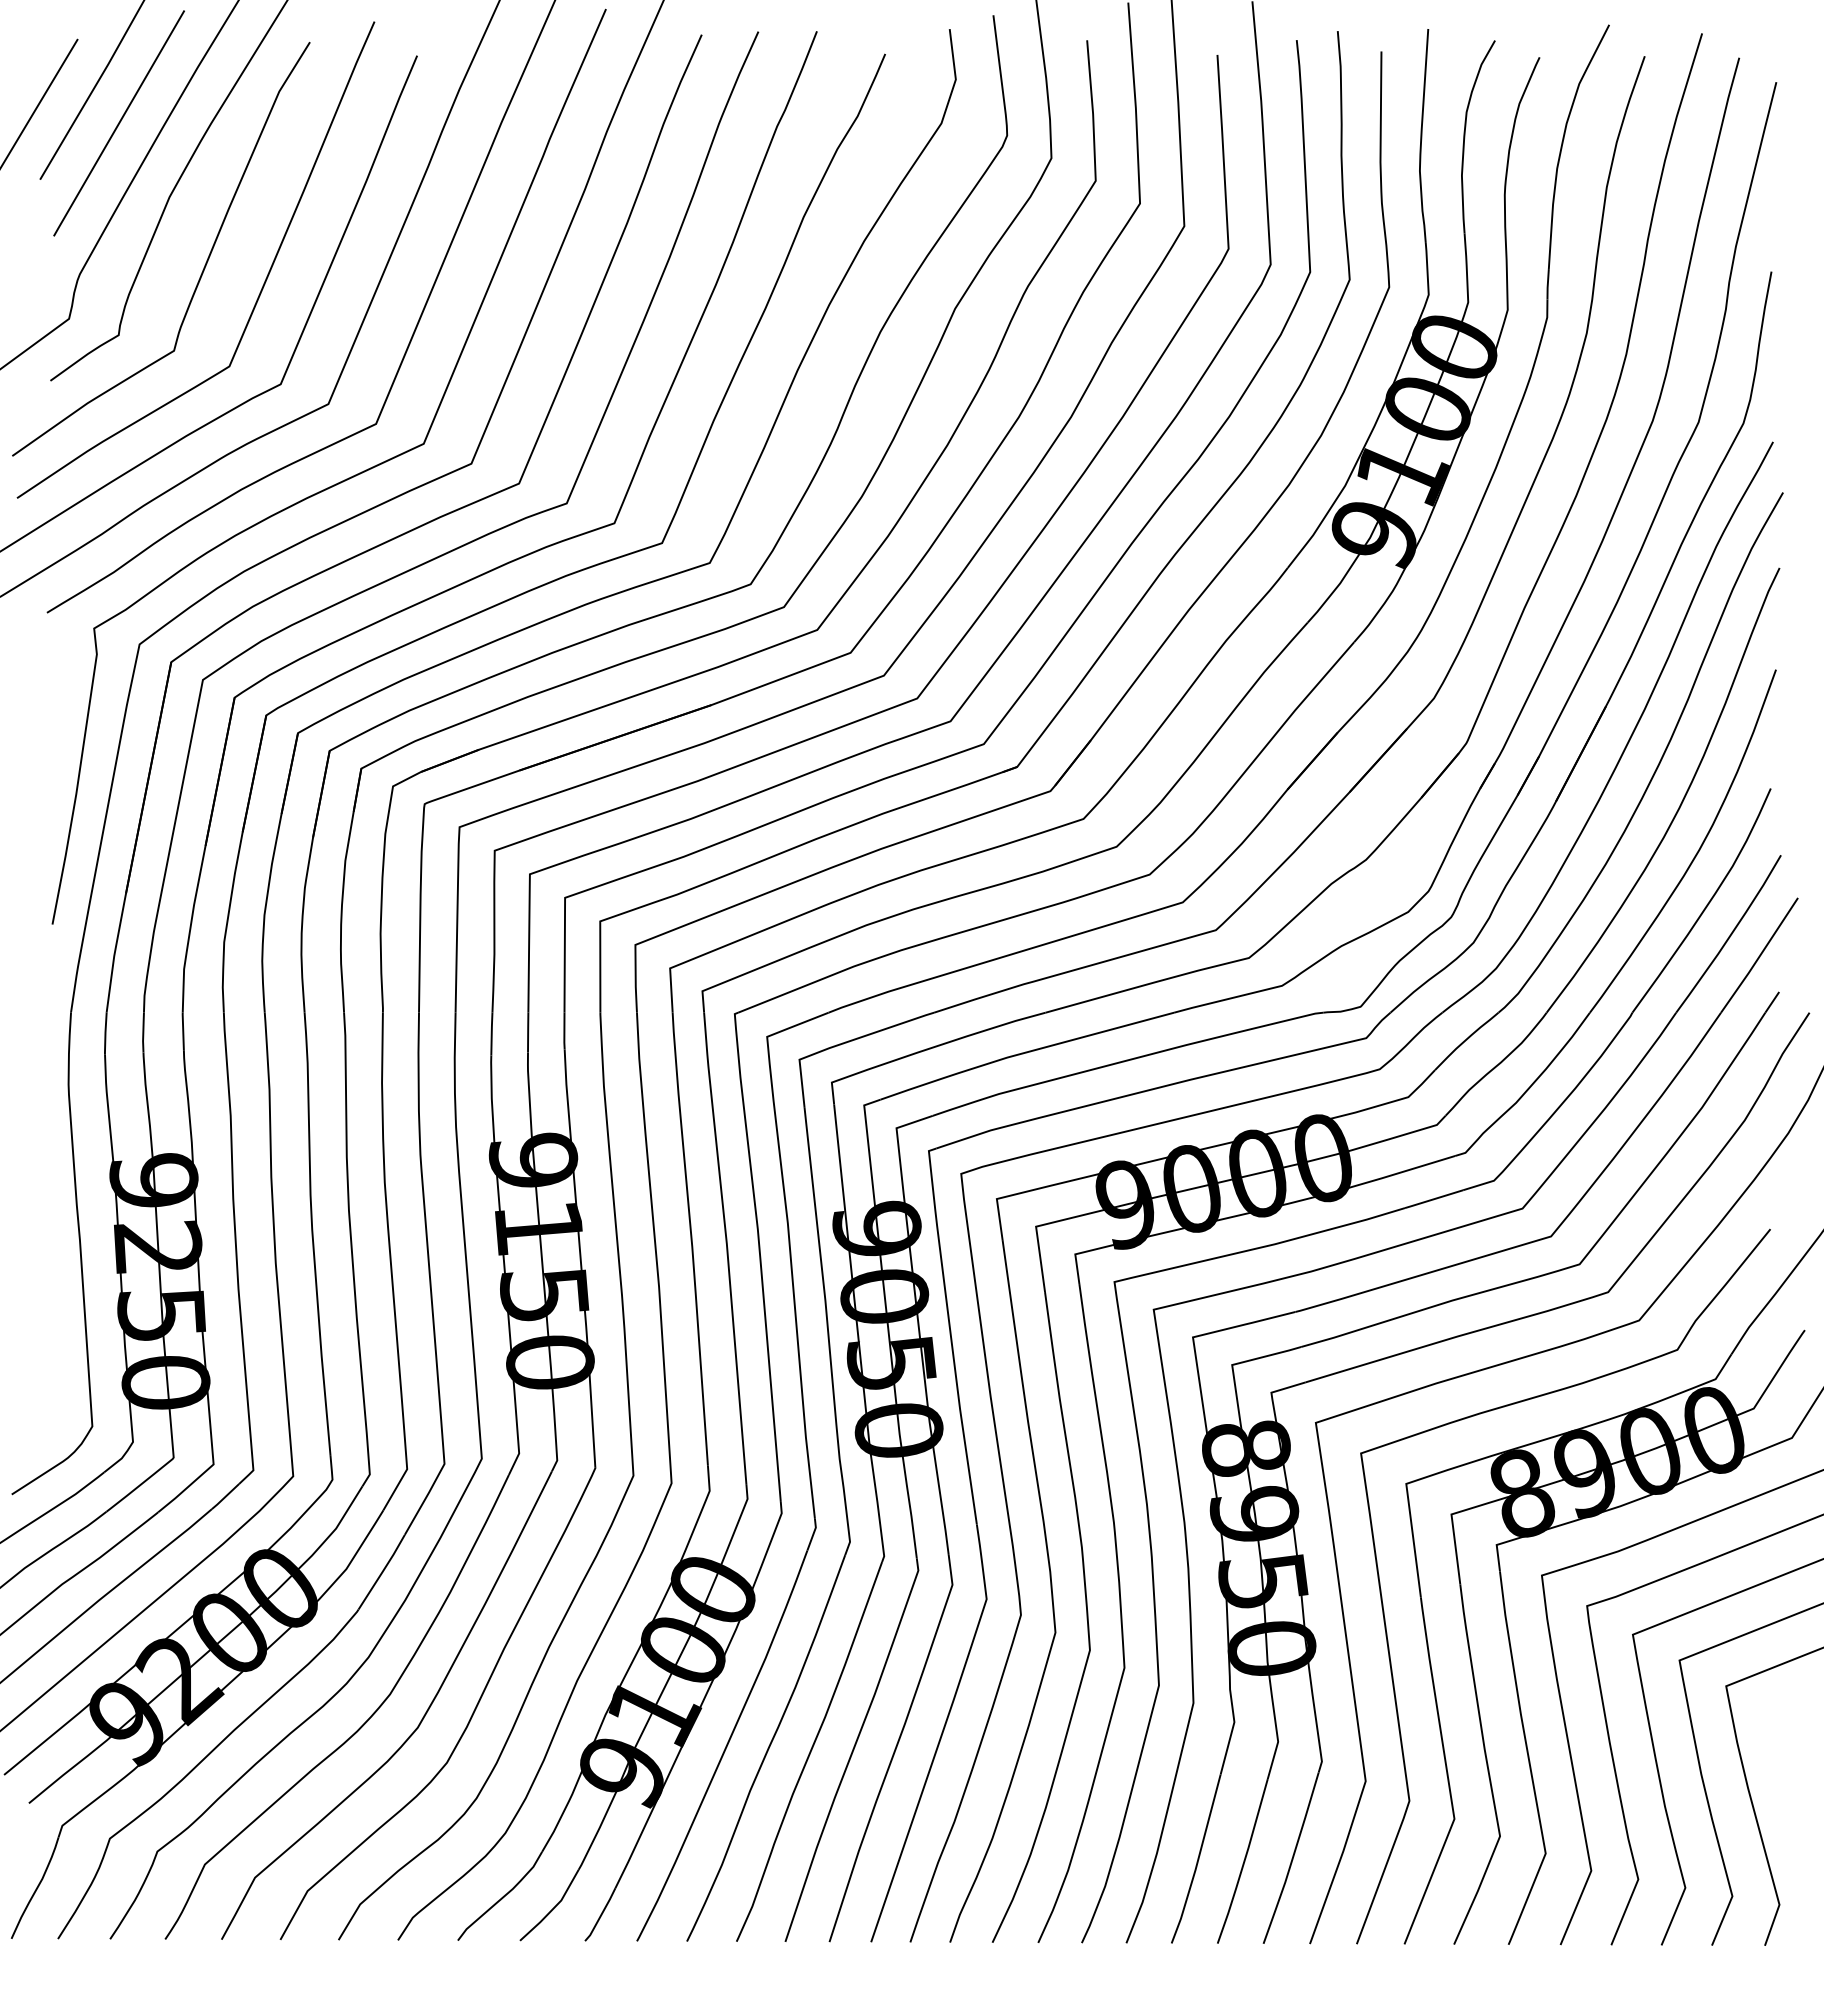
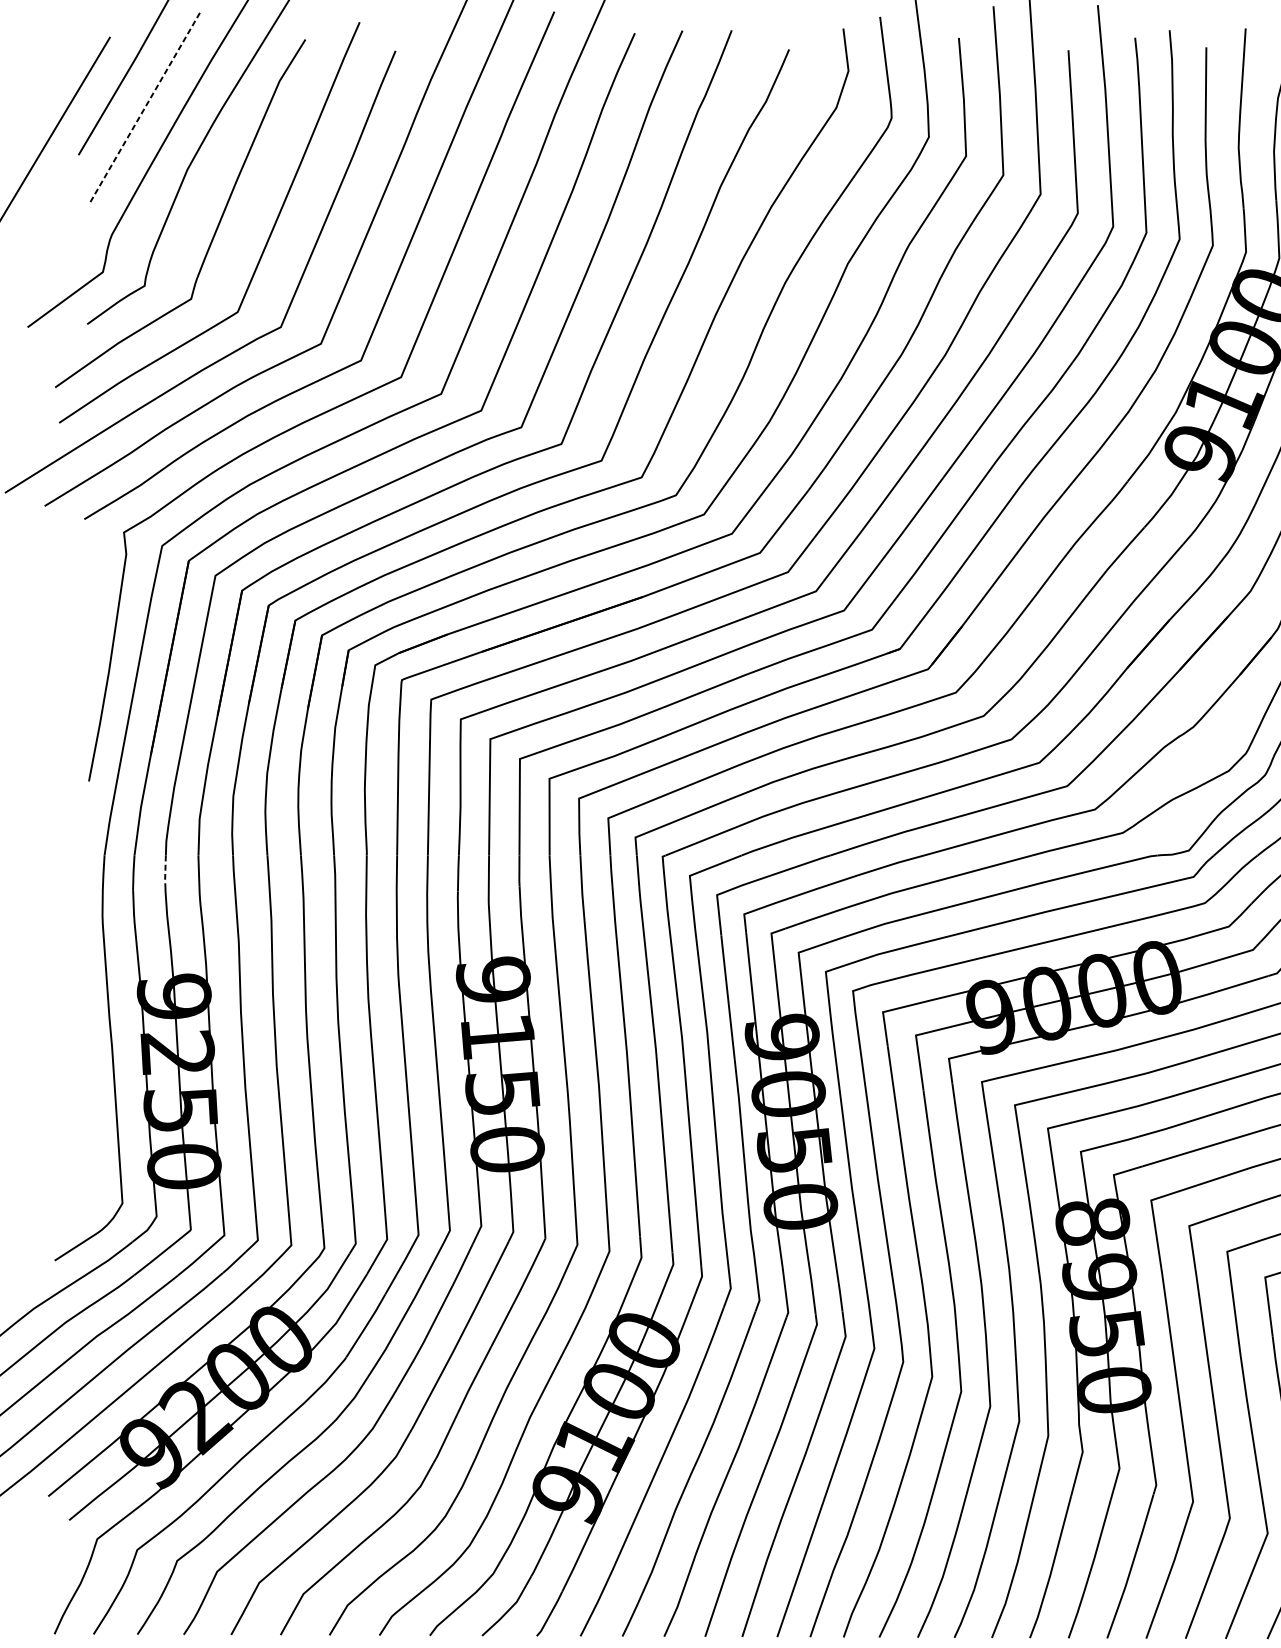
line: (118, 124) -> (144, 108), solid -> dashed
line: (143, 1033) -> (165, 873), solid -> dashed

